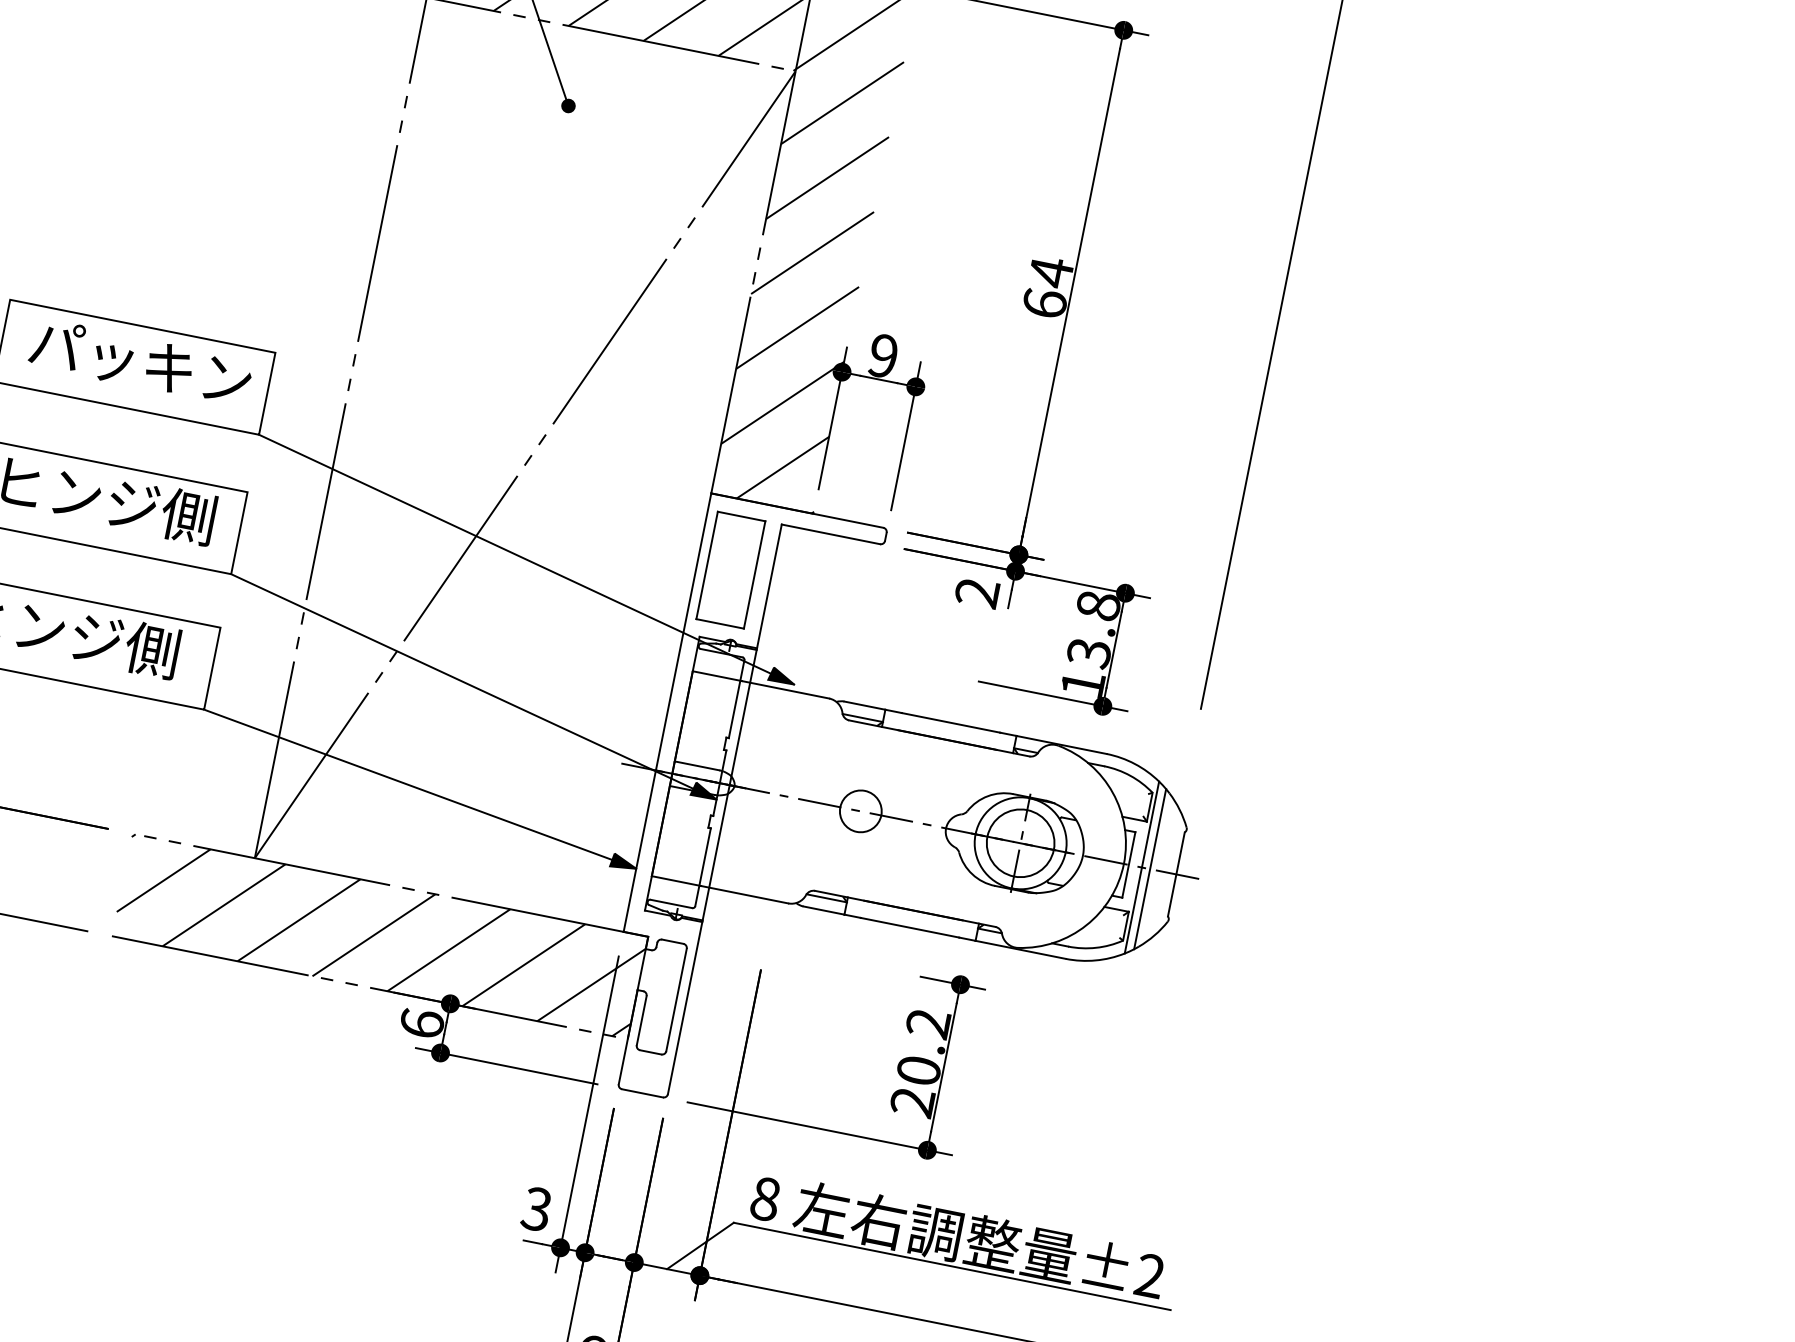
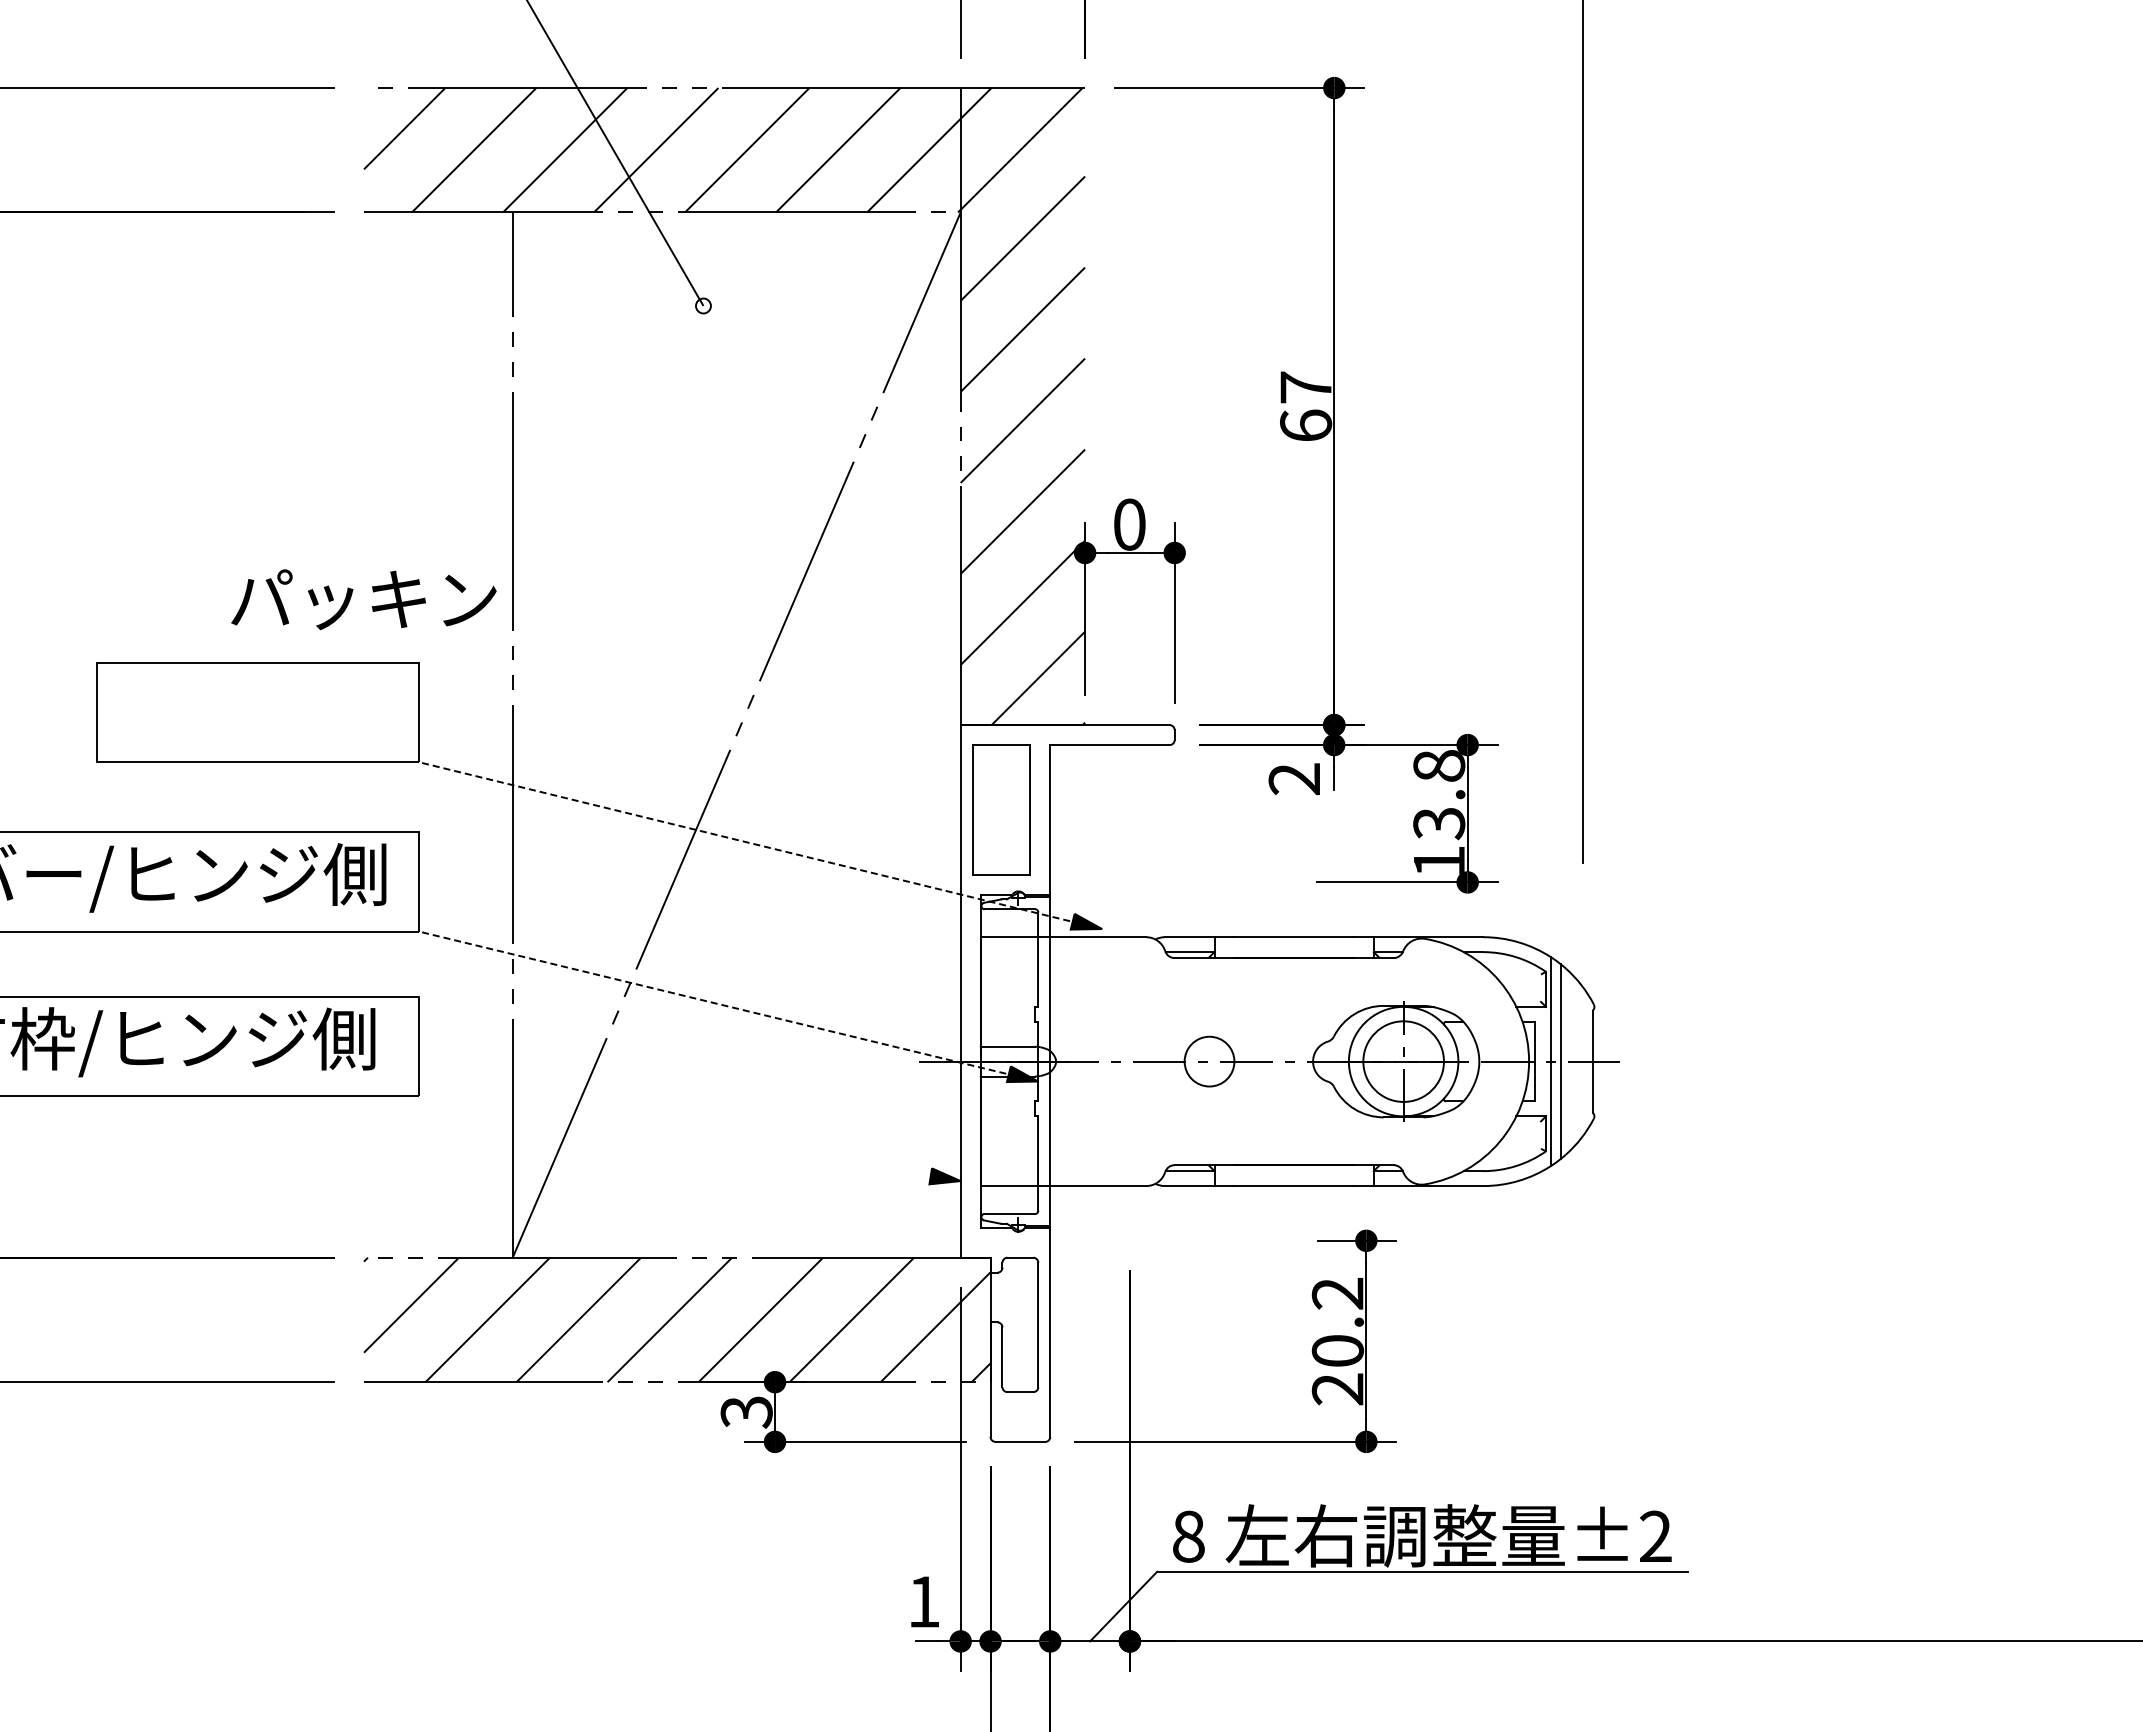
fill: (568, 105) -> (703, 305), removed
text: (1050, 272) -> (1305, 387), 64 -> 67
text: (883, 355) -> (1129, 524), 9 -> 0
text: (140, 362) -> (363, 599), moved
line: (526, 559) -> (760, 845), solid -> dashed
line: (473, 686) -> (728, 1006), solid -> dashed
line: (420, 789) -> (689, 1138), removed
text: (422, 1023) -> (746, 1411), 6 -> 3
text: (536, 1208) -> (923, 1601), 3 -> 1

